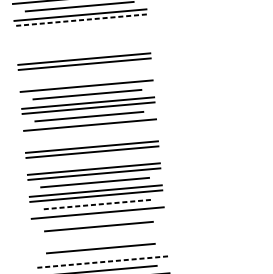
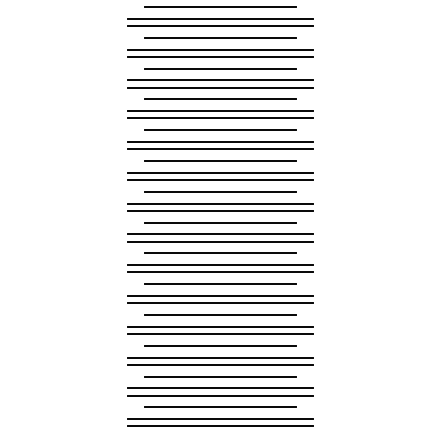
line: (80, 20) -> (219, 87), dashed -> solid
line: (81, 28) -> (220, 99), added
line: (82, 37) -> (220, 111), added
line: (82, 42) -> (220, 118), added
line: (83, 50) -> (220, 130), added
line: (85, 73) -> (220, 161), added
line: (86, 80) -> (220, 172), added
line: (90, 130) -> (220, 241), added
line: (91, 138) -> (220, 253), added
line: (93, 160) -> (220, 284), added
line: (97, 204) -> (220, 345), dashed -> solid
line: (98, 217) -> (220, 364), added
part: (99, 237) -> (220, 391), added
line: (101, 257) -> (220, 419), added
line: (101, 262) -> (219, 426), dashed -> solid

